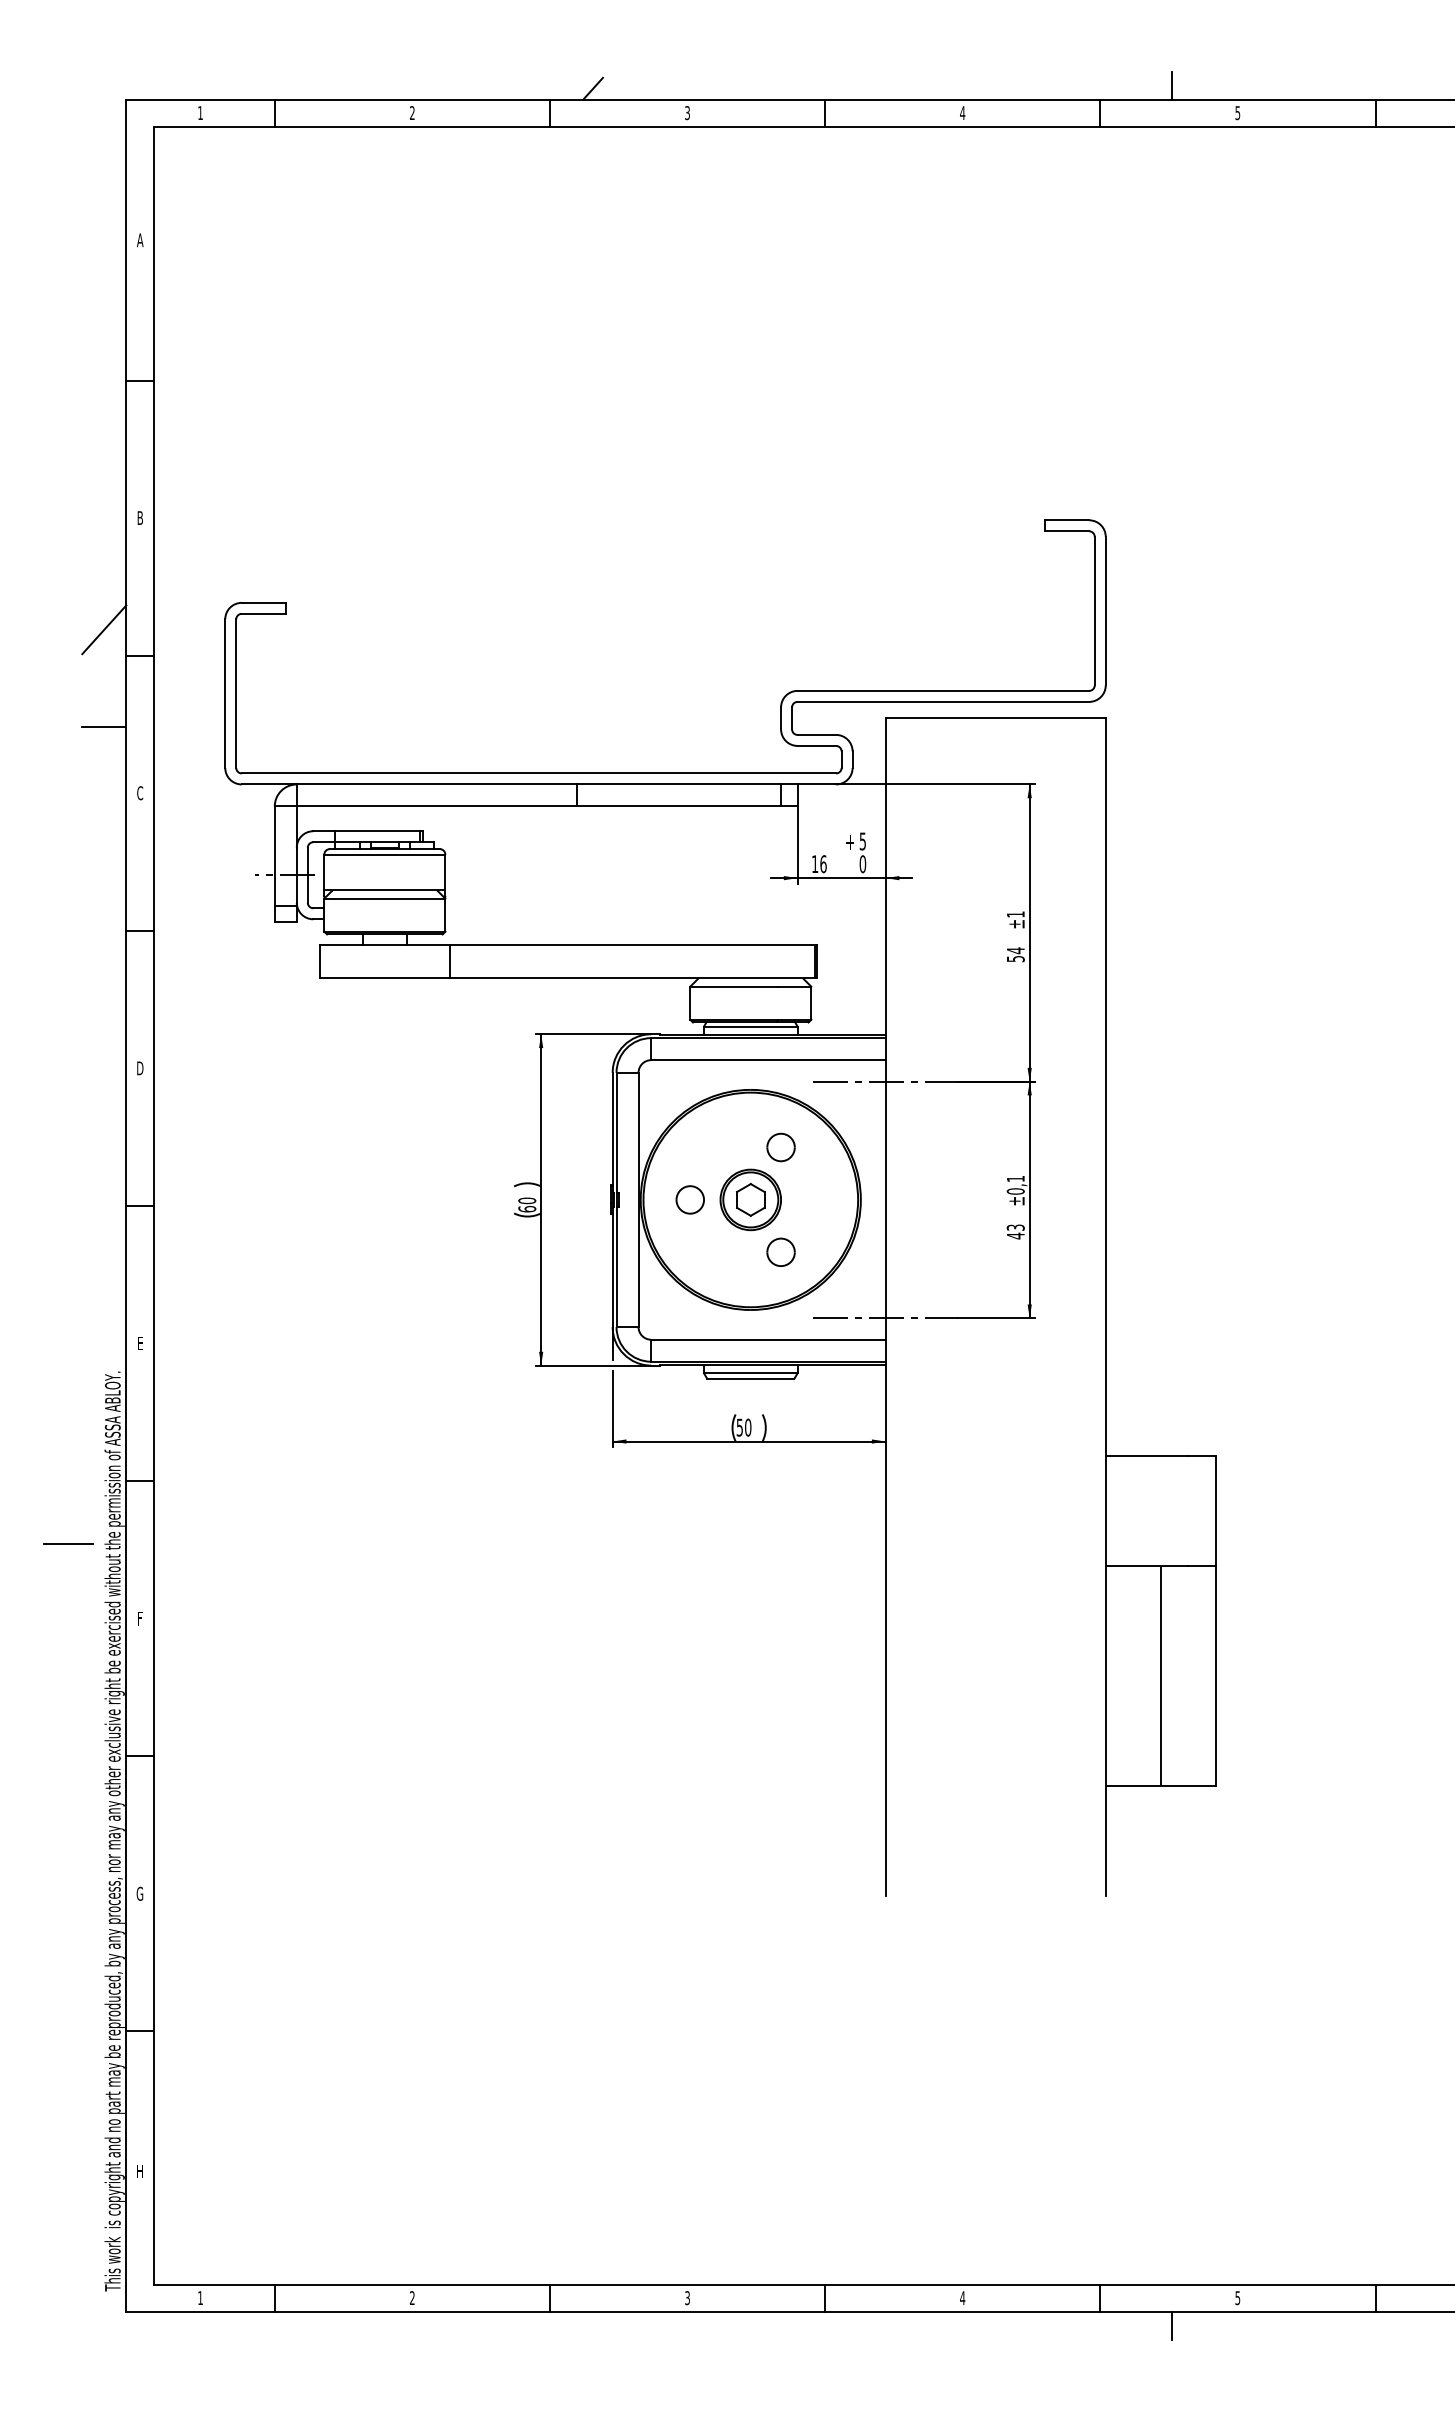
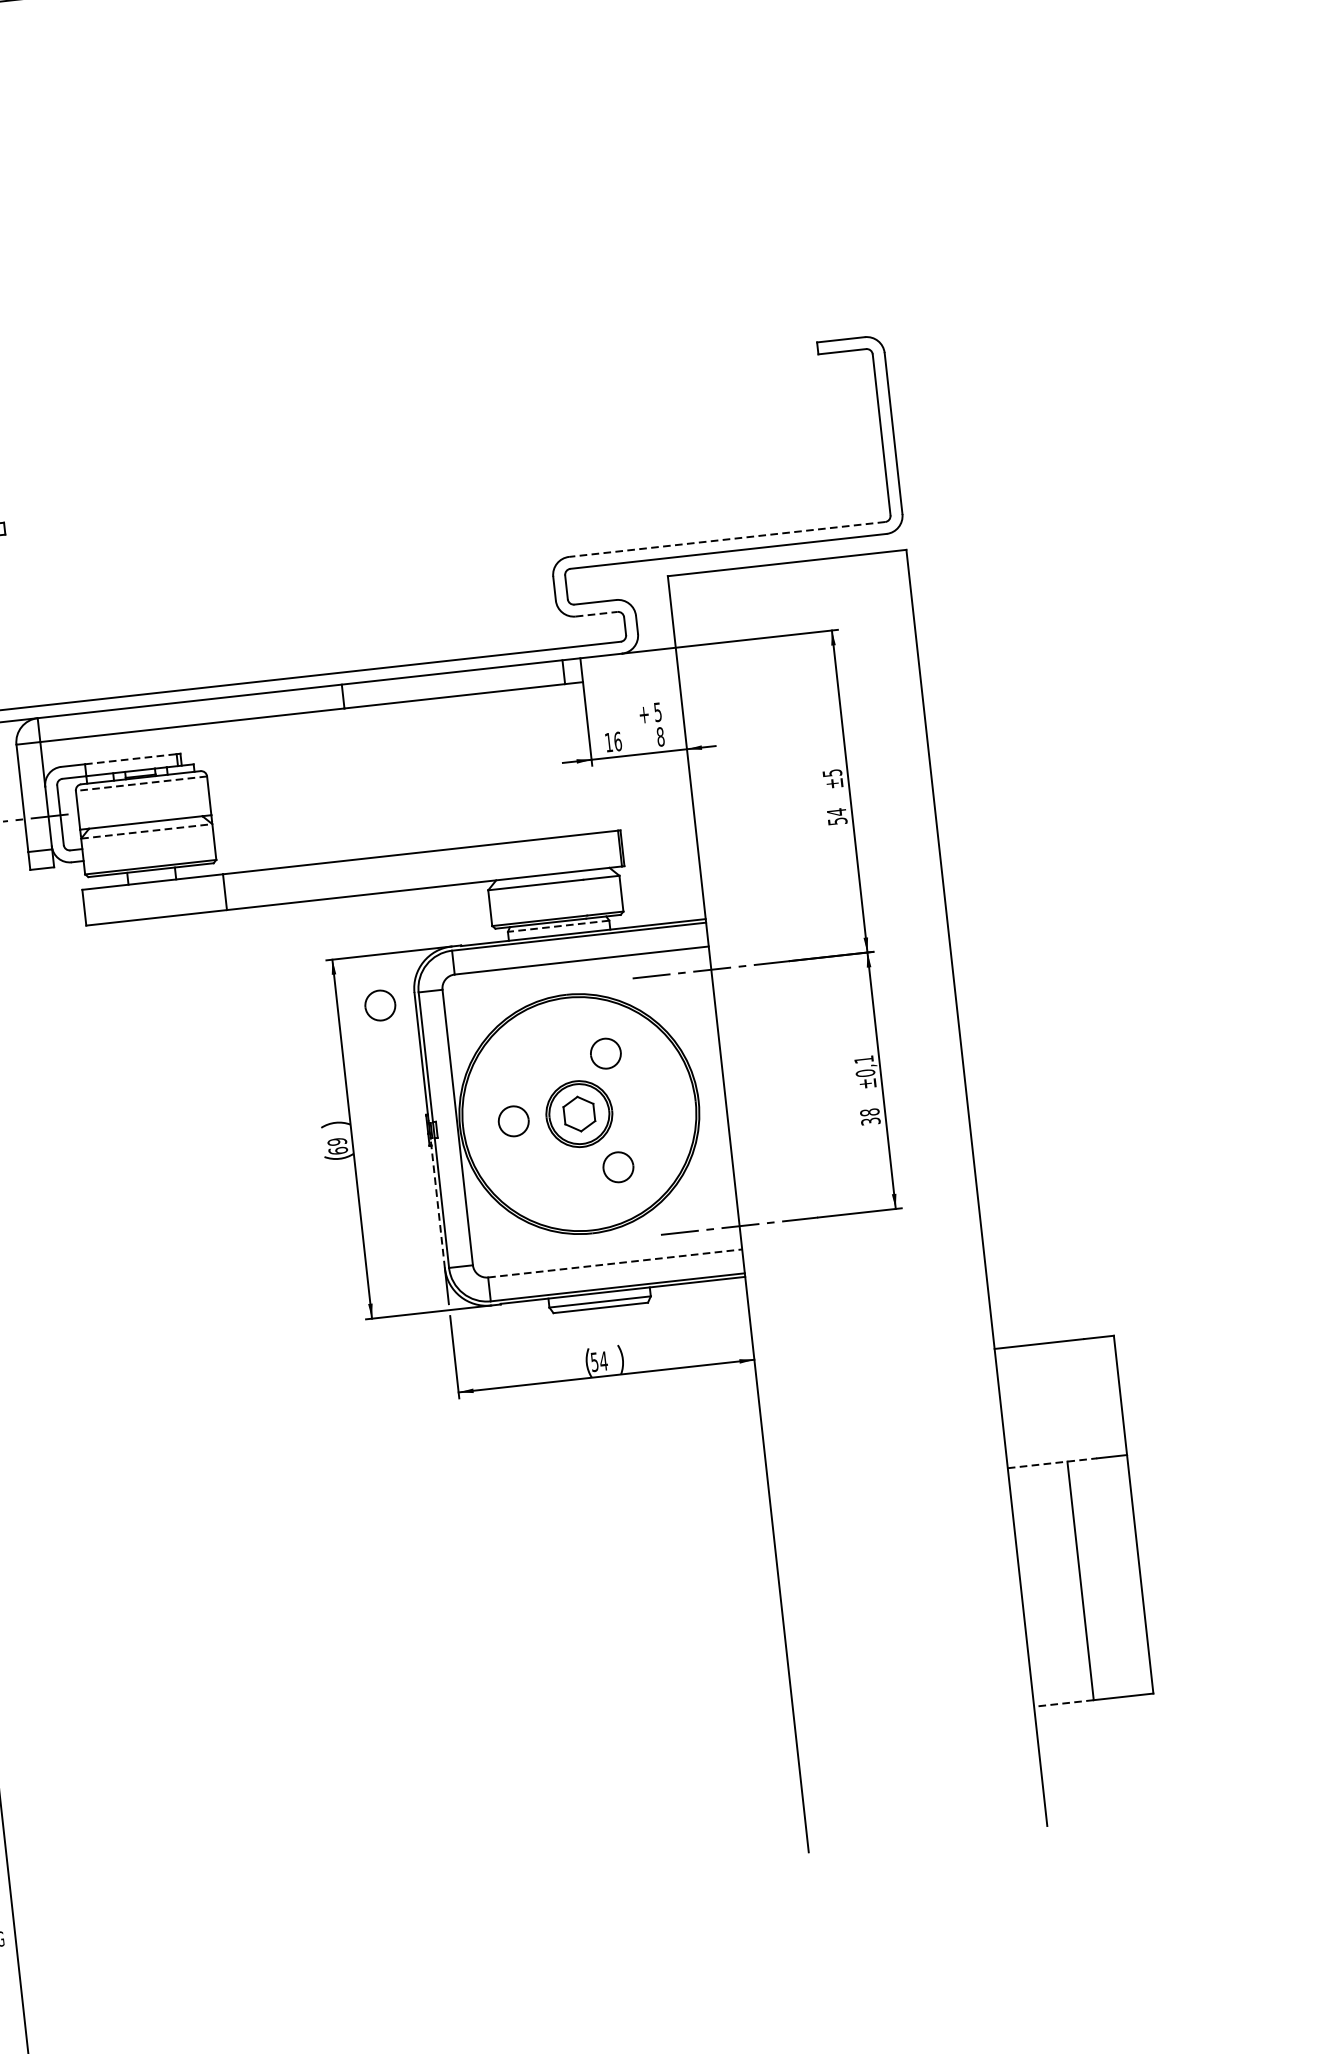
line: (943, 690) -> (727, 539), solid -> dashed
line: (817, 745) -> (597, 613), solid -> dashed
line: (378, 831) -> (131, 759), solid -> dashed
line: (384, 854) -> (141, 783), solid -> dashed
text: (862, 863) -> (660, 736), 0 -> 8
line: (384, 898) -> (146, 831), solid -> dashed
text: (1015, 914) -> (832, 773), ±1 -> ±5
line: (750, 1026) -> (558, 926), solid -> dashed
part: (579, 1080) -> (379, 1005), added
text: (527, 1200) -> (337, 1141), 60 -> 69
text: (1015, 1231) -> (869, 1116), 43 -> 38
line: (612, 1266) -> (437, 1202), solid -> dashed
line: (768, 1339) -> (615, 1263), solid -> dashed
text: (747, 1427) -> (603, 1361), 50 -> 54
line: (1147, 1565) -> (1052, 1462), solid -> dashed
line: (1133, 1786) -> (1064, 1703), solid -> dashed

